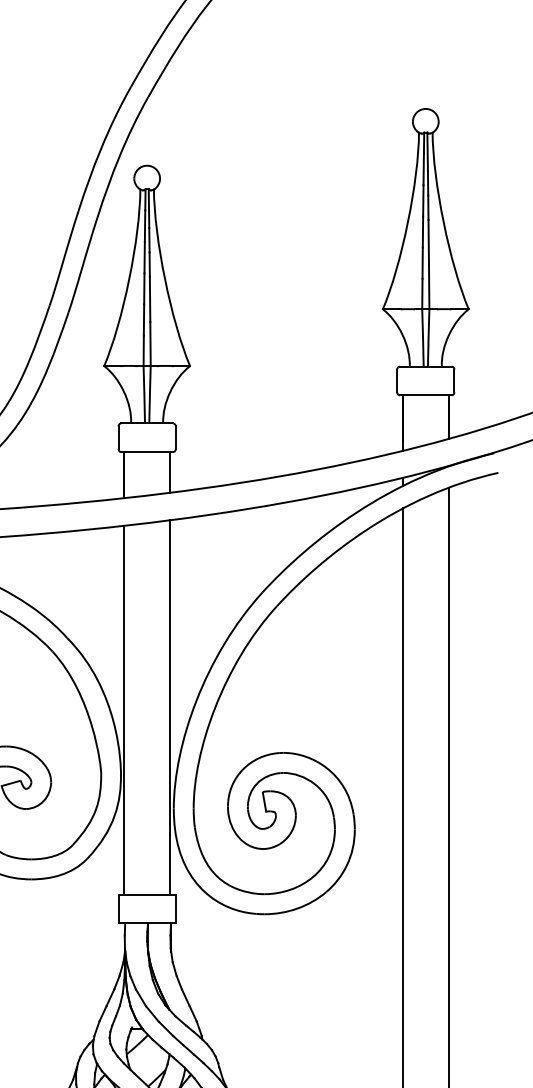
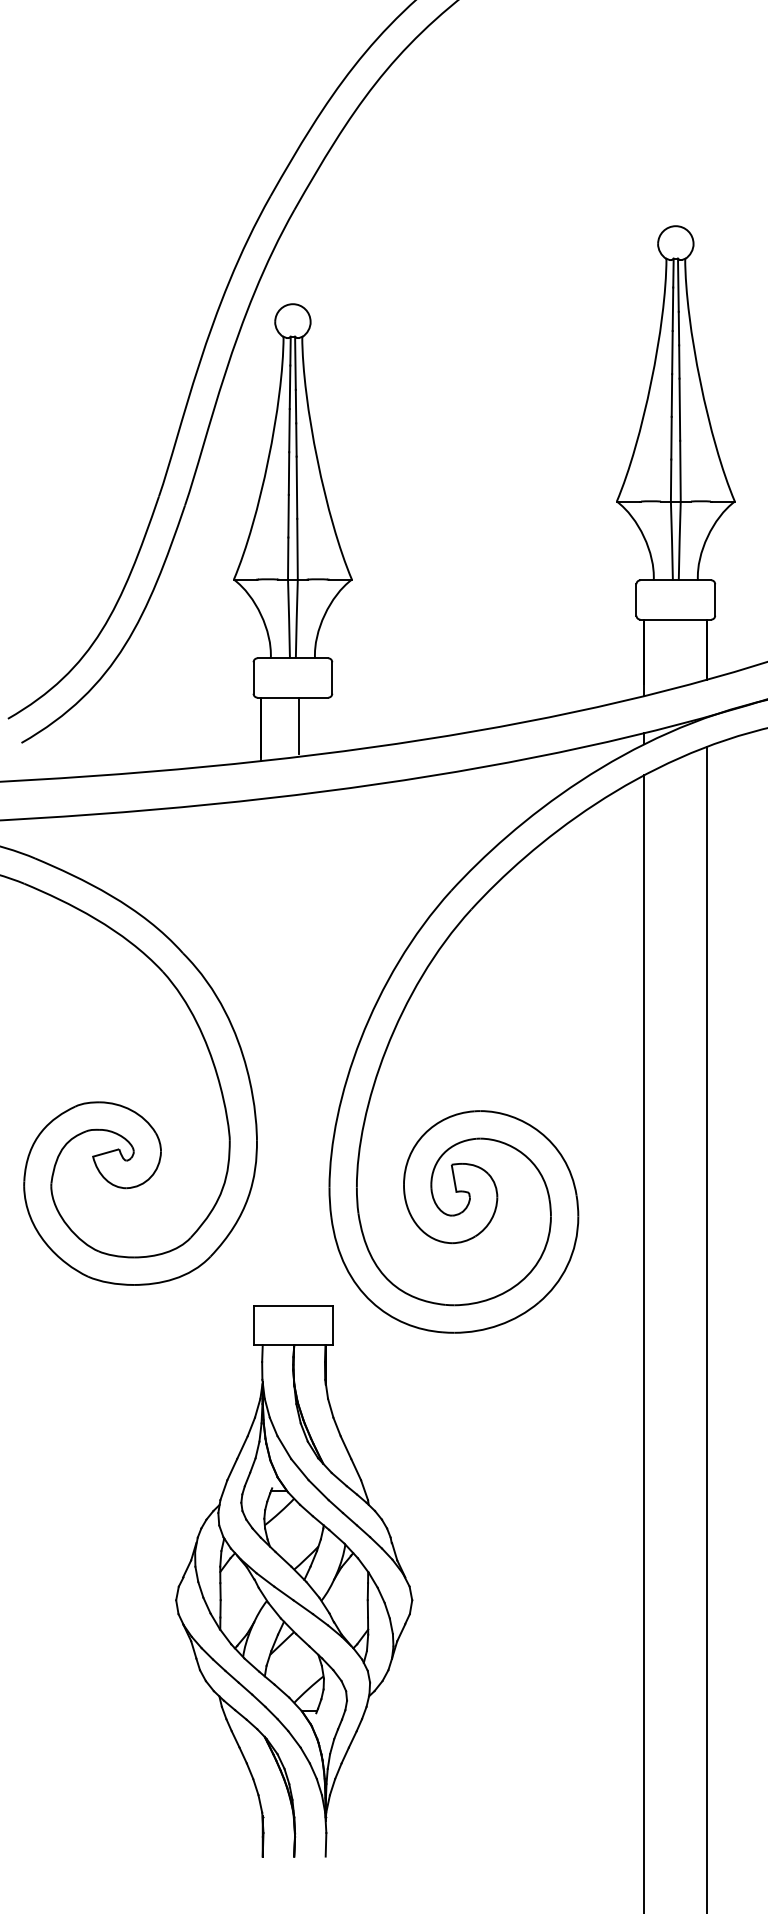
line: (170, 472) -> (299, 725), moved
line: (170, 706) -> (324, 1047), removed
line: (124, 709) -> (261, 1051), removed

